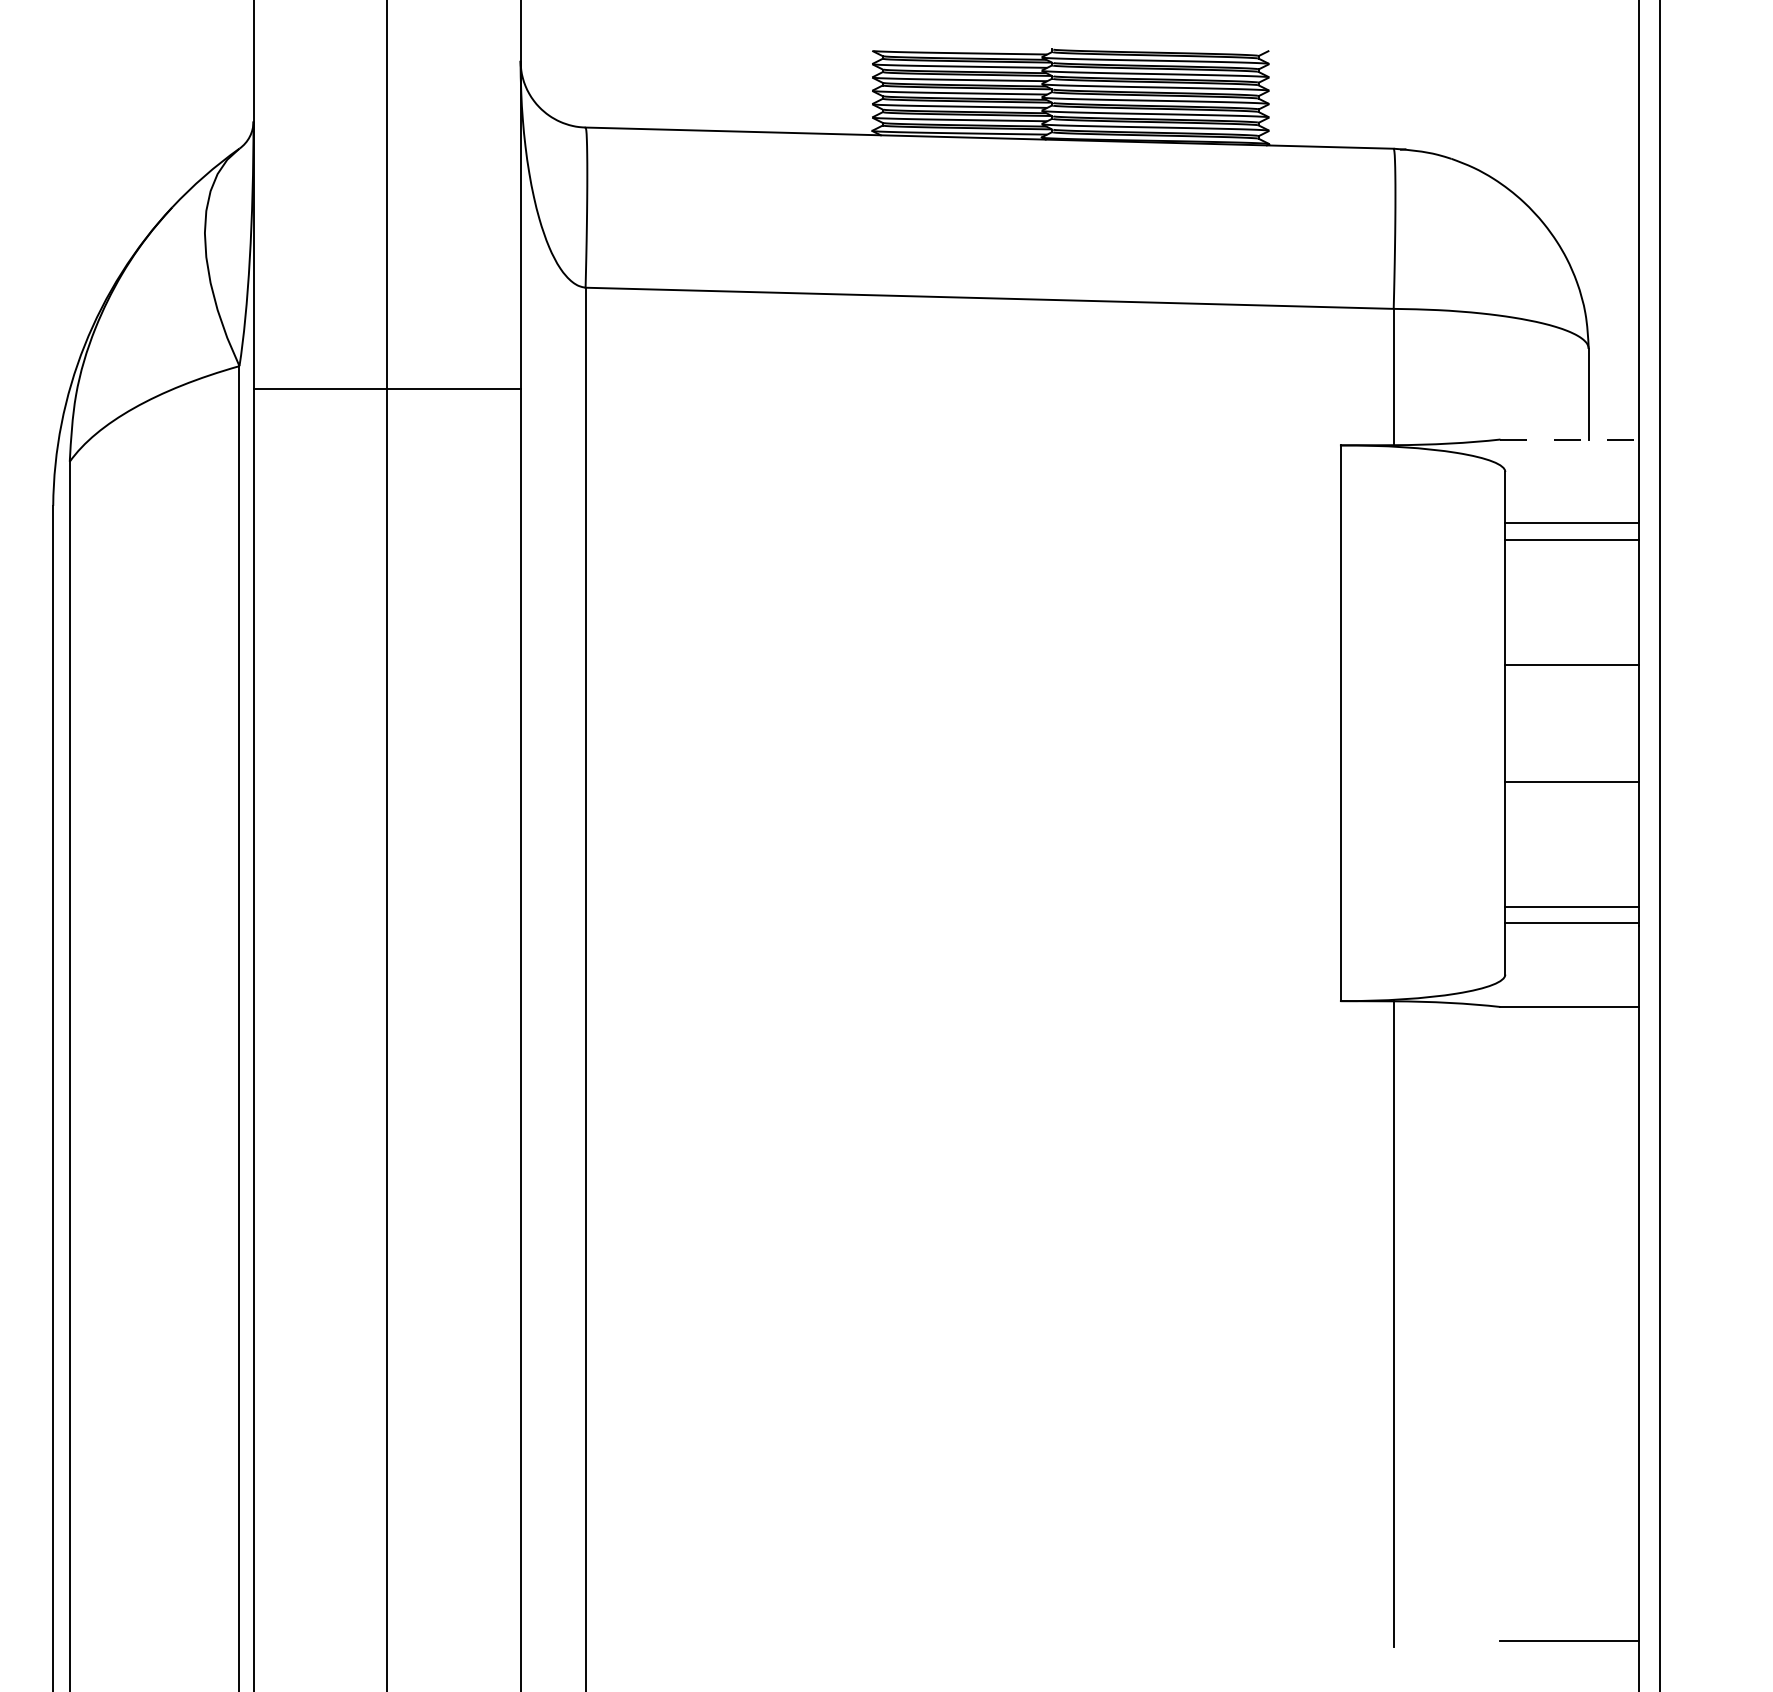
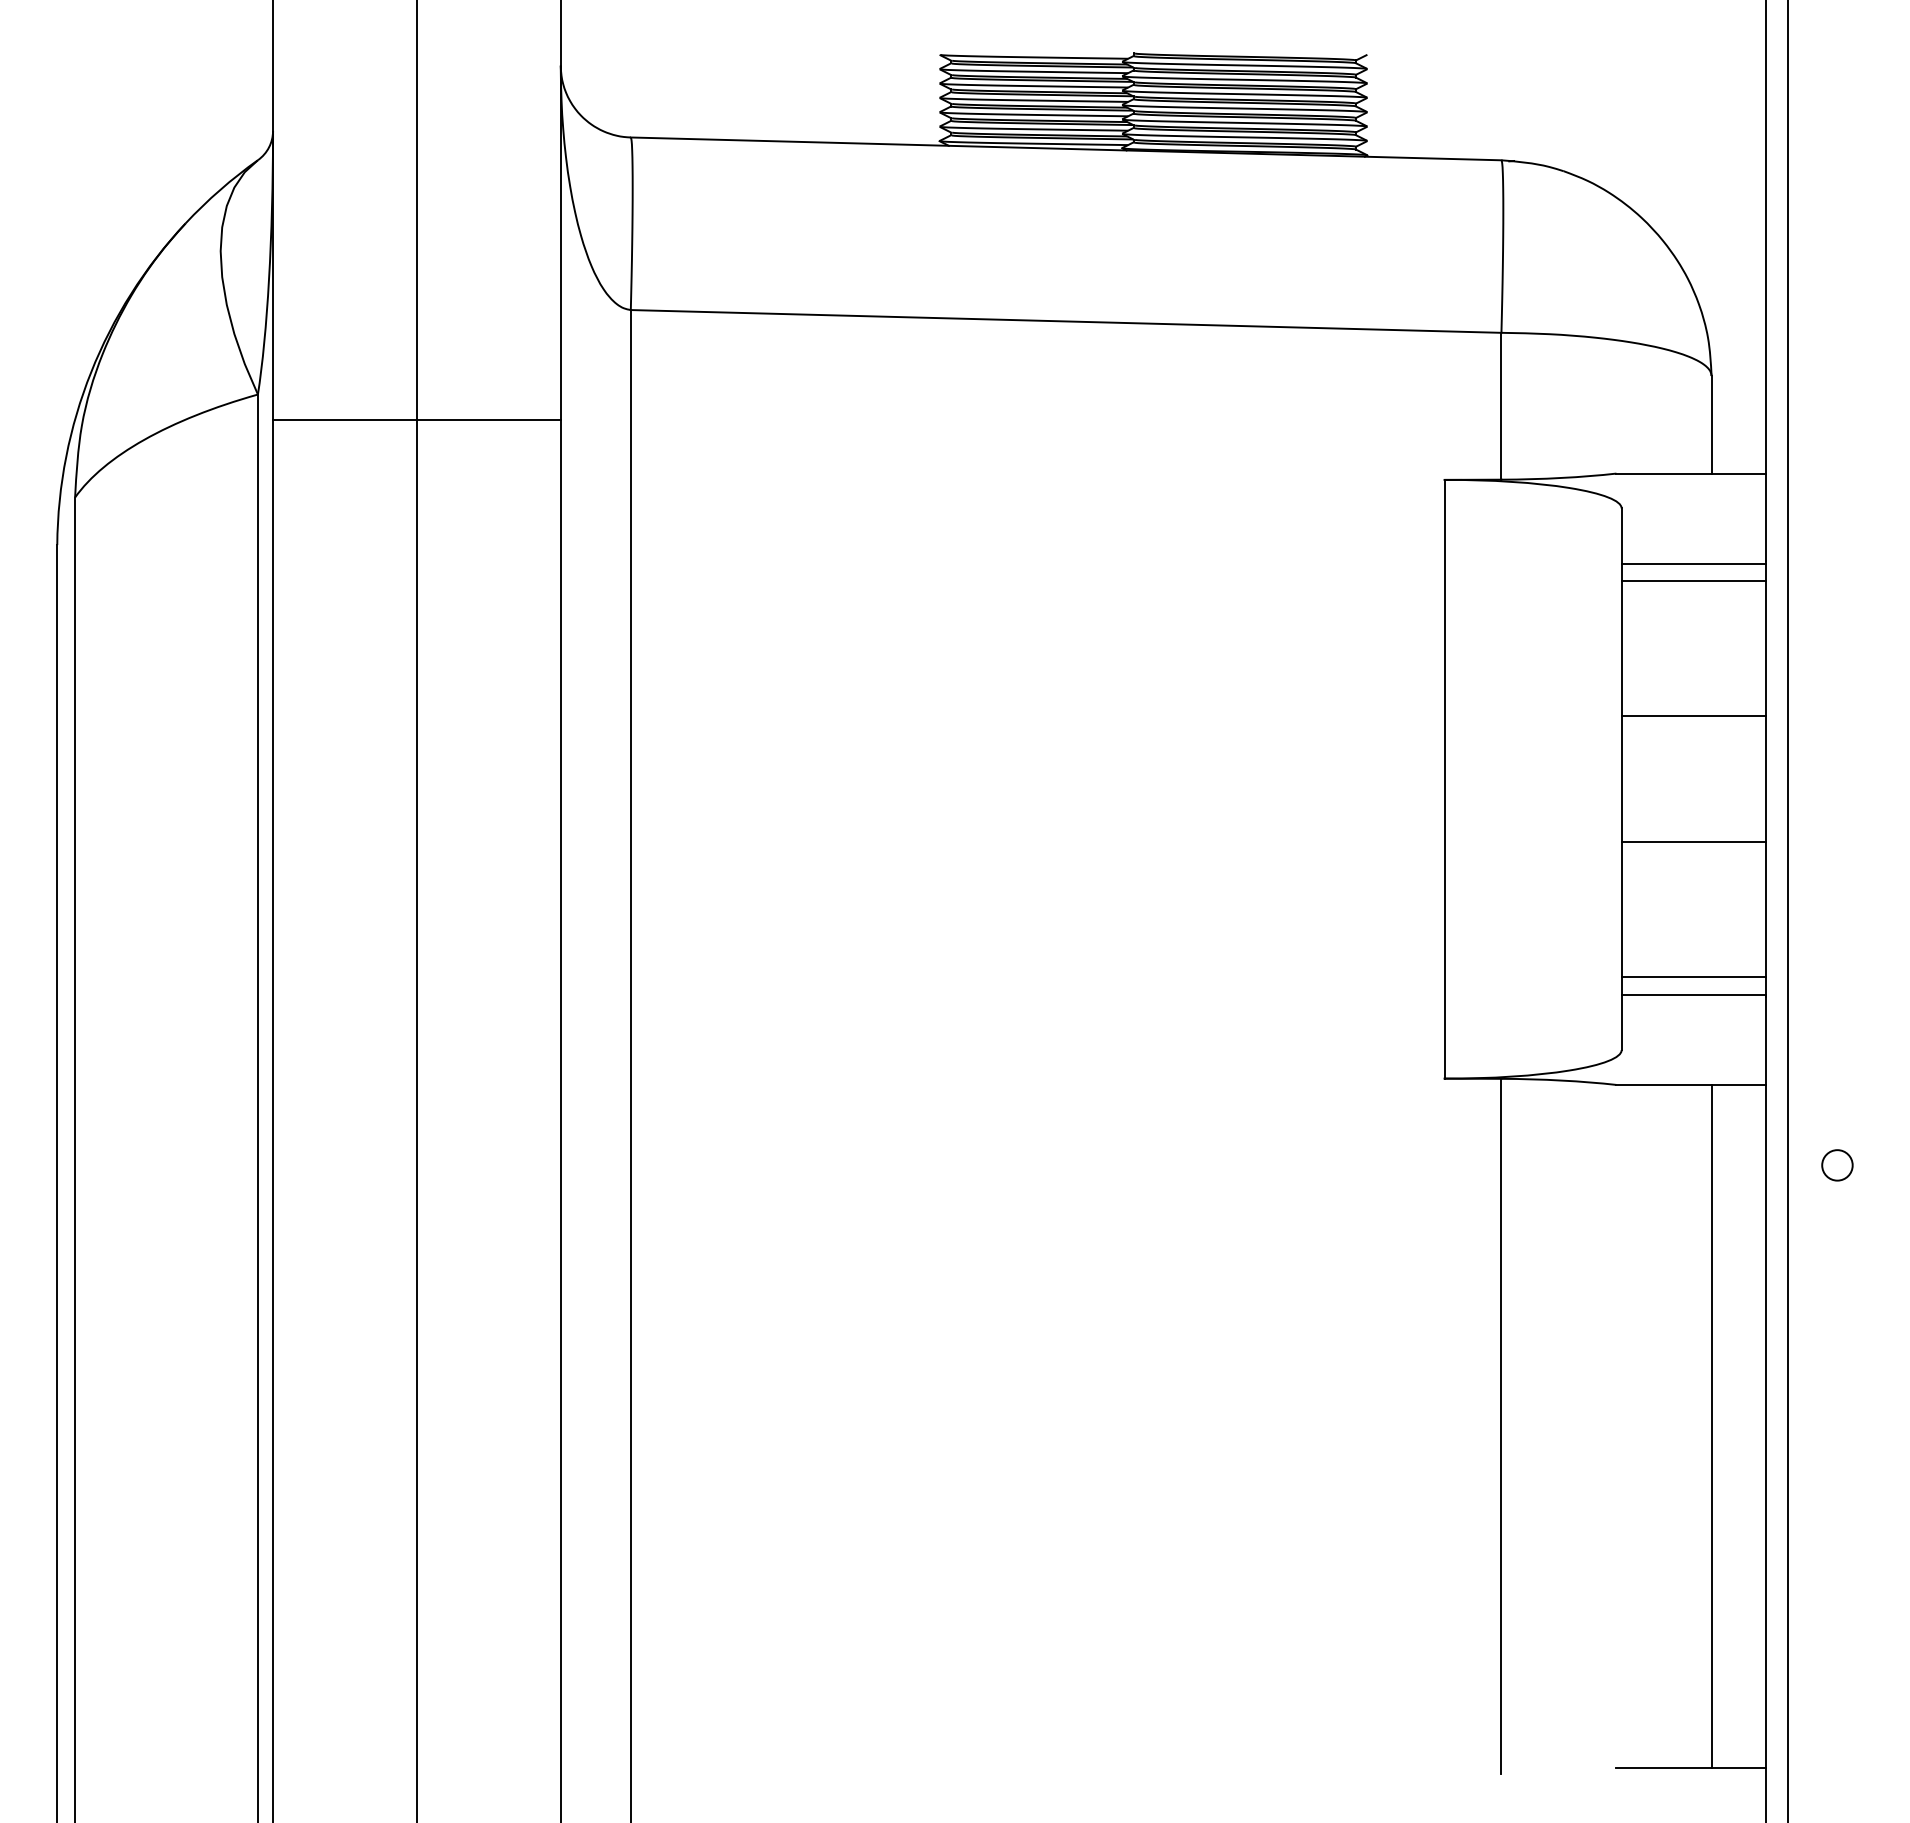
line: (1569, 439) -> (1690, 473), dashed -> solid
circle: (1705, 1081) -> (1837, 1165), added
line: (1588, 1324) -> (1711, 1426), added

